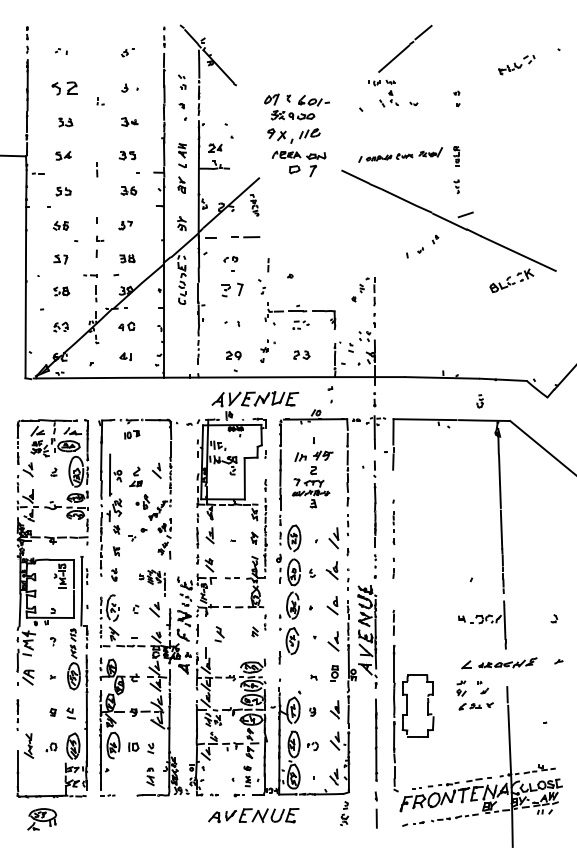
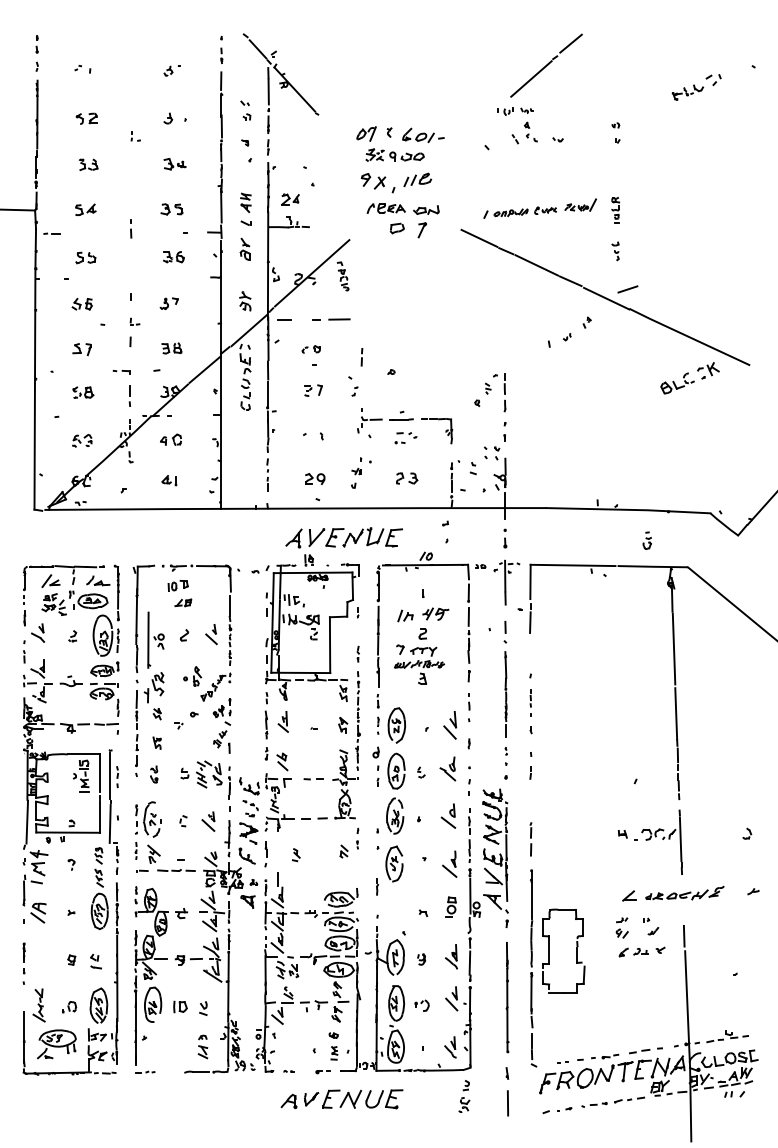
part: (64, 88) -> (86, 118), size x0.62
part: (232, 289) -> (313, 390), size x0.62
part: (136, 483) -> (183, 602), moved
part: (152, 582) -> (205, 785), size x1.43
part: (219, 634) -> (296, 855), size x0.62
part: (41, 819) -> (56, 1044), moved

